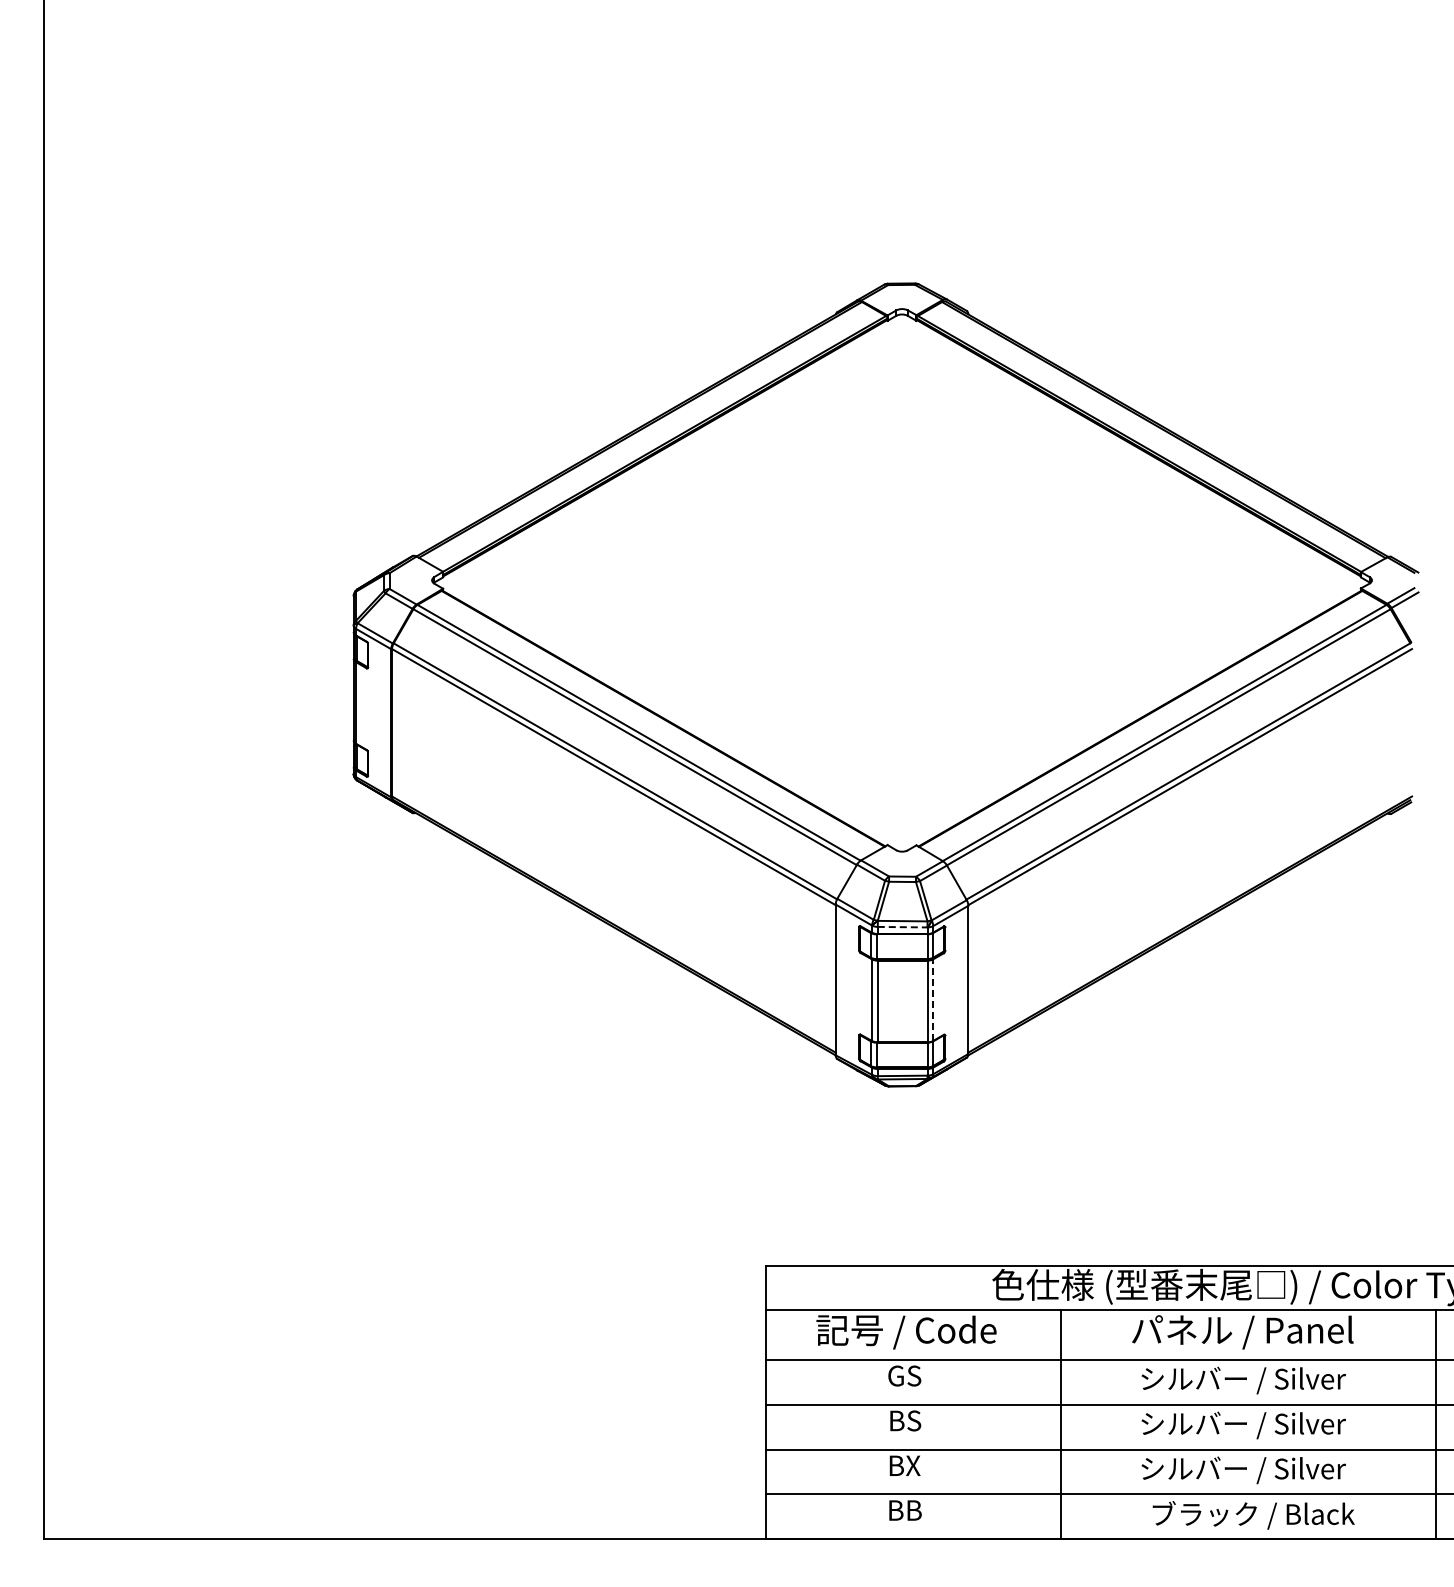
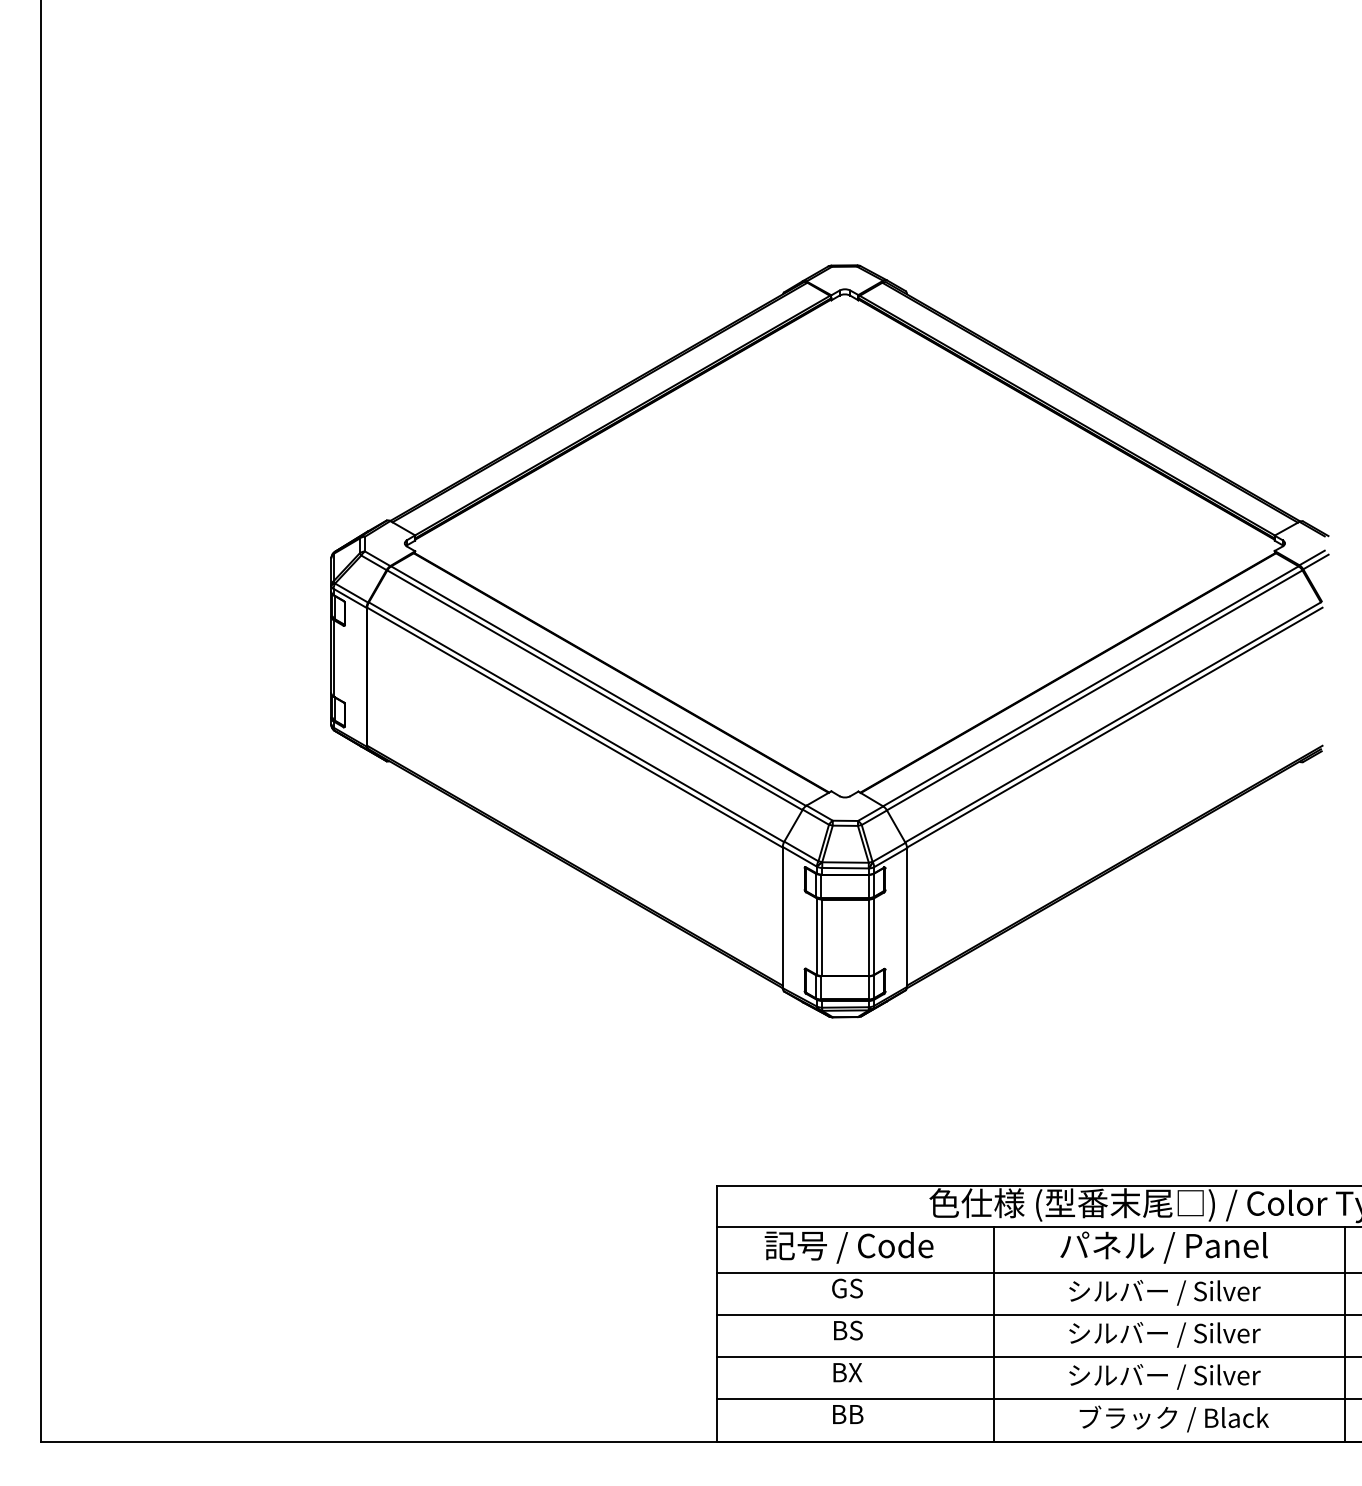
line: (902, 927) -> (845, 868), dashed -> solid
line: (933, 1000) -> (874, 936), dashed -> solid

